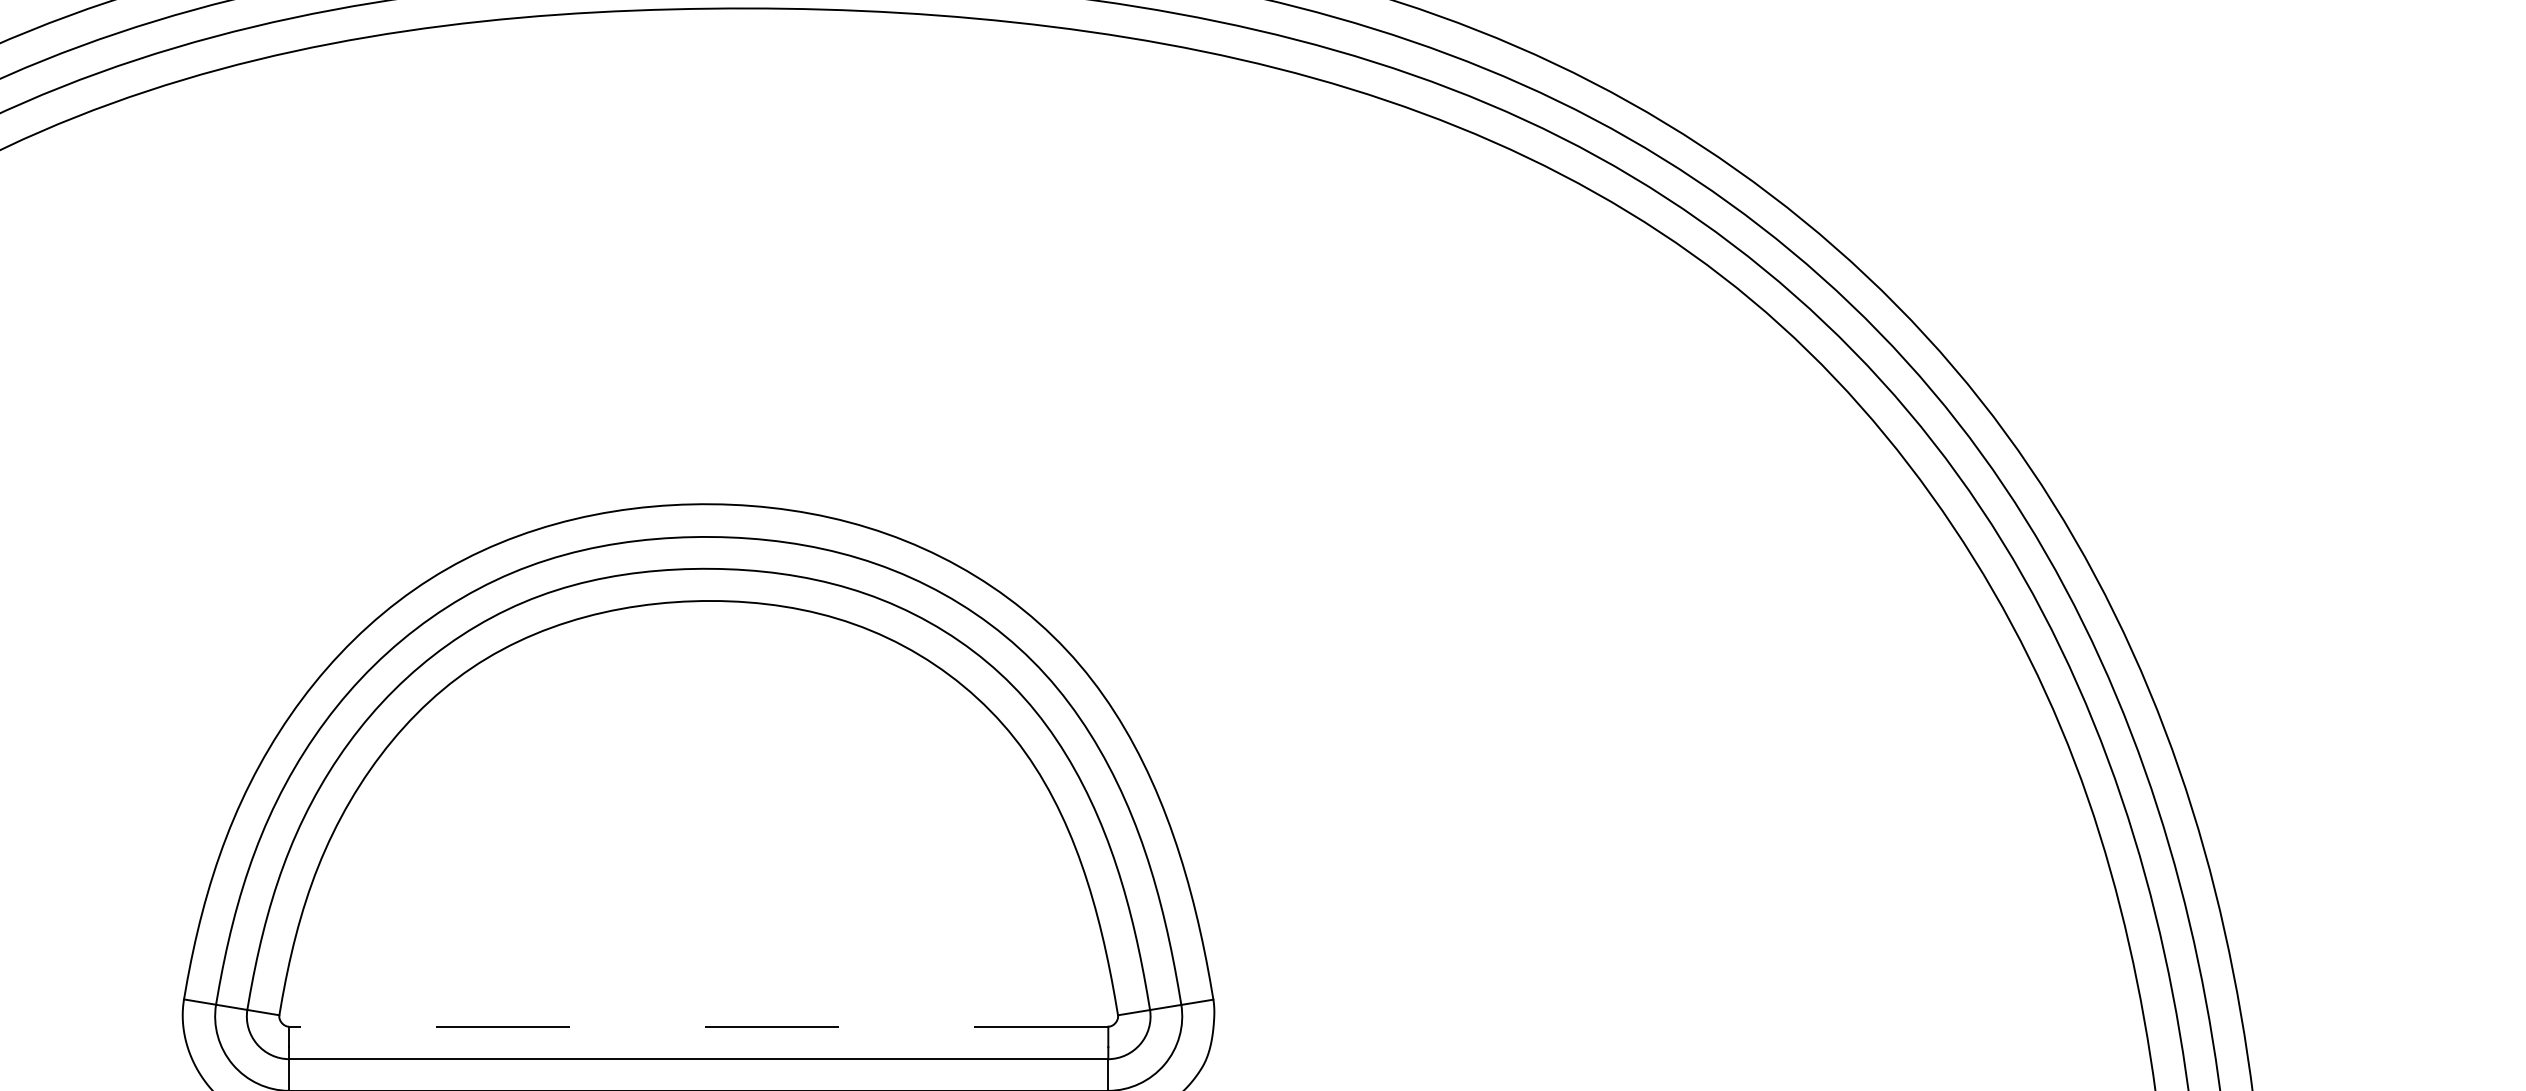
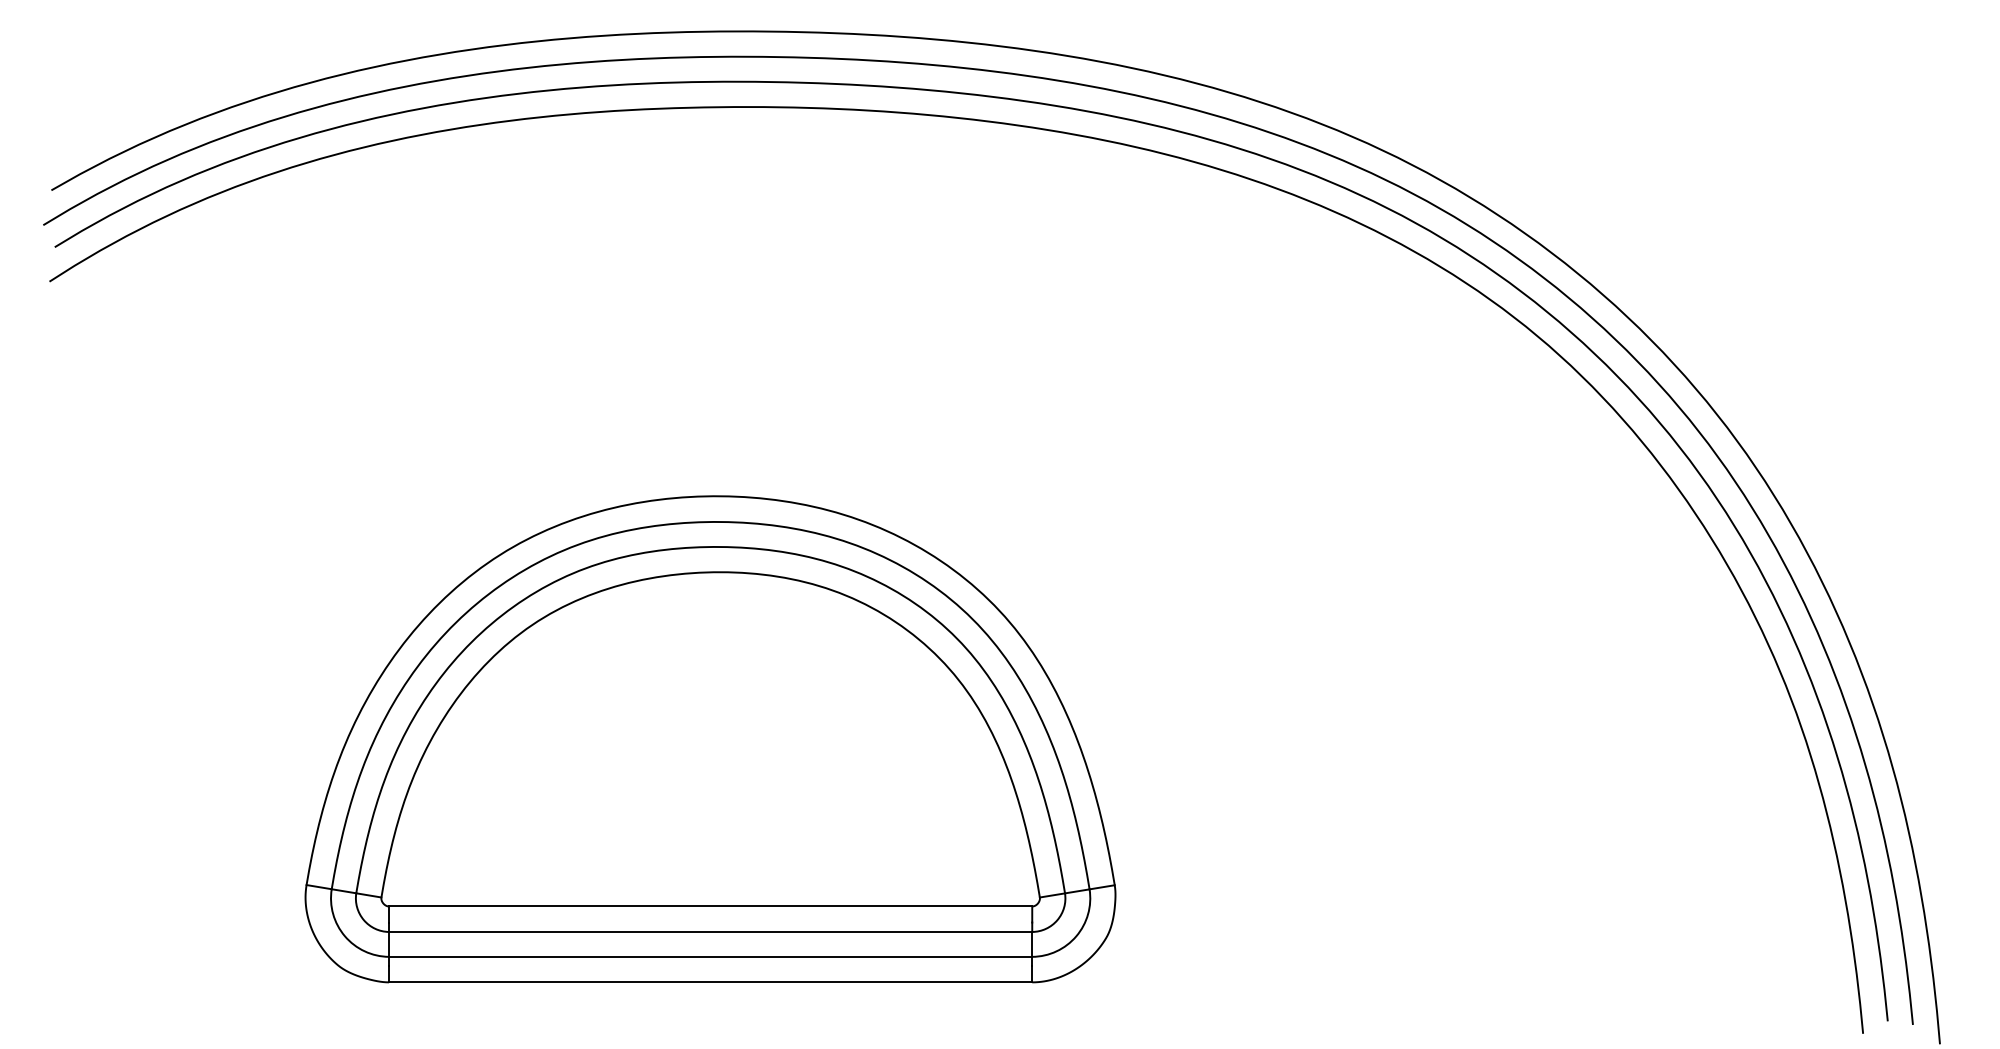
line: (698, 1026) -> (710, 906), dashed -> solid

